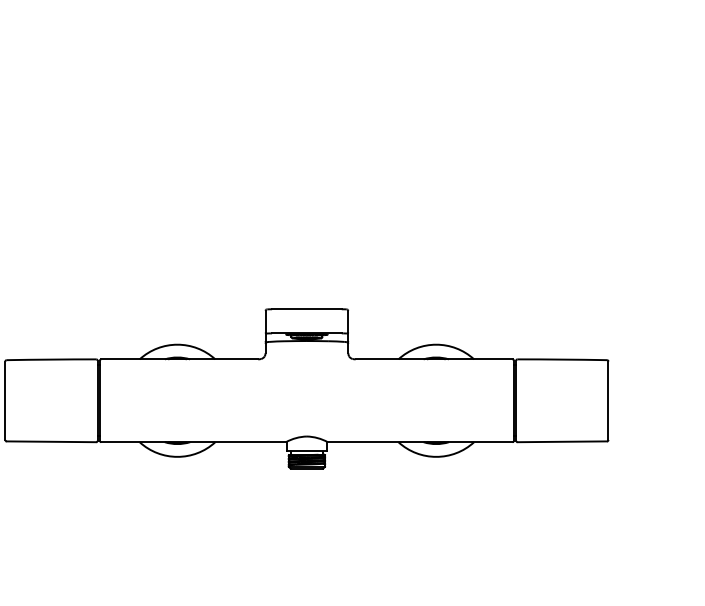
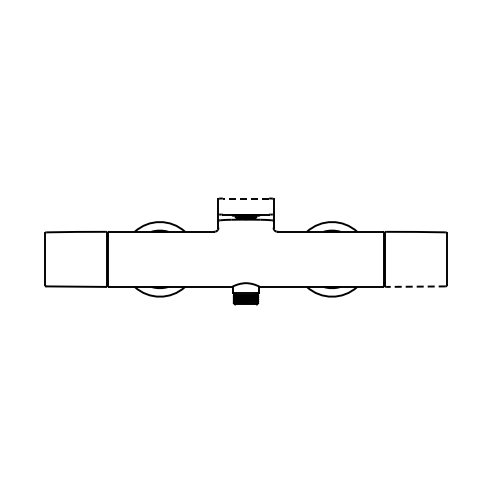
line: (306, 309) -> (245, 198), solid -> dashed
line: (561, 441) -> (415, 286), solid -> dashed

